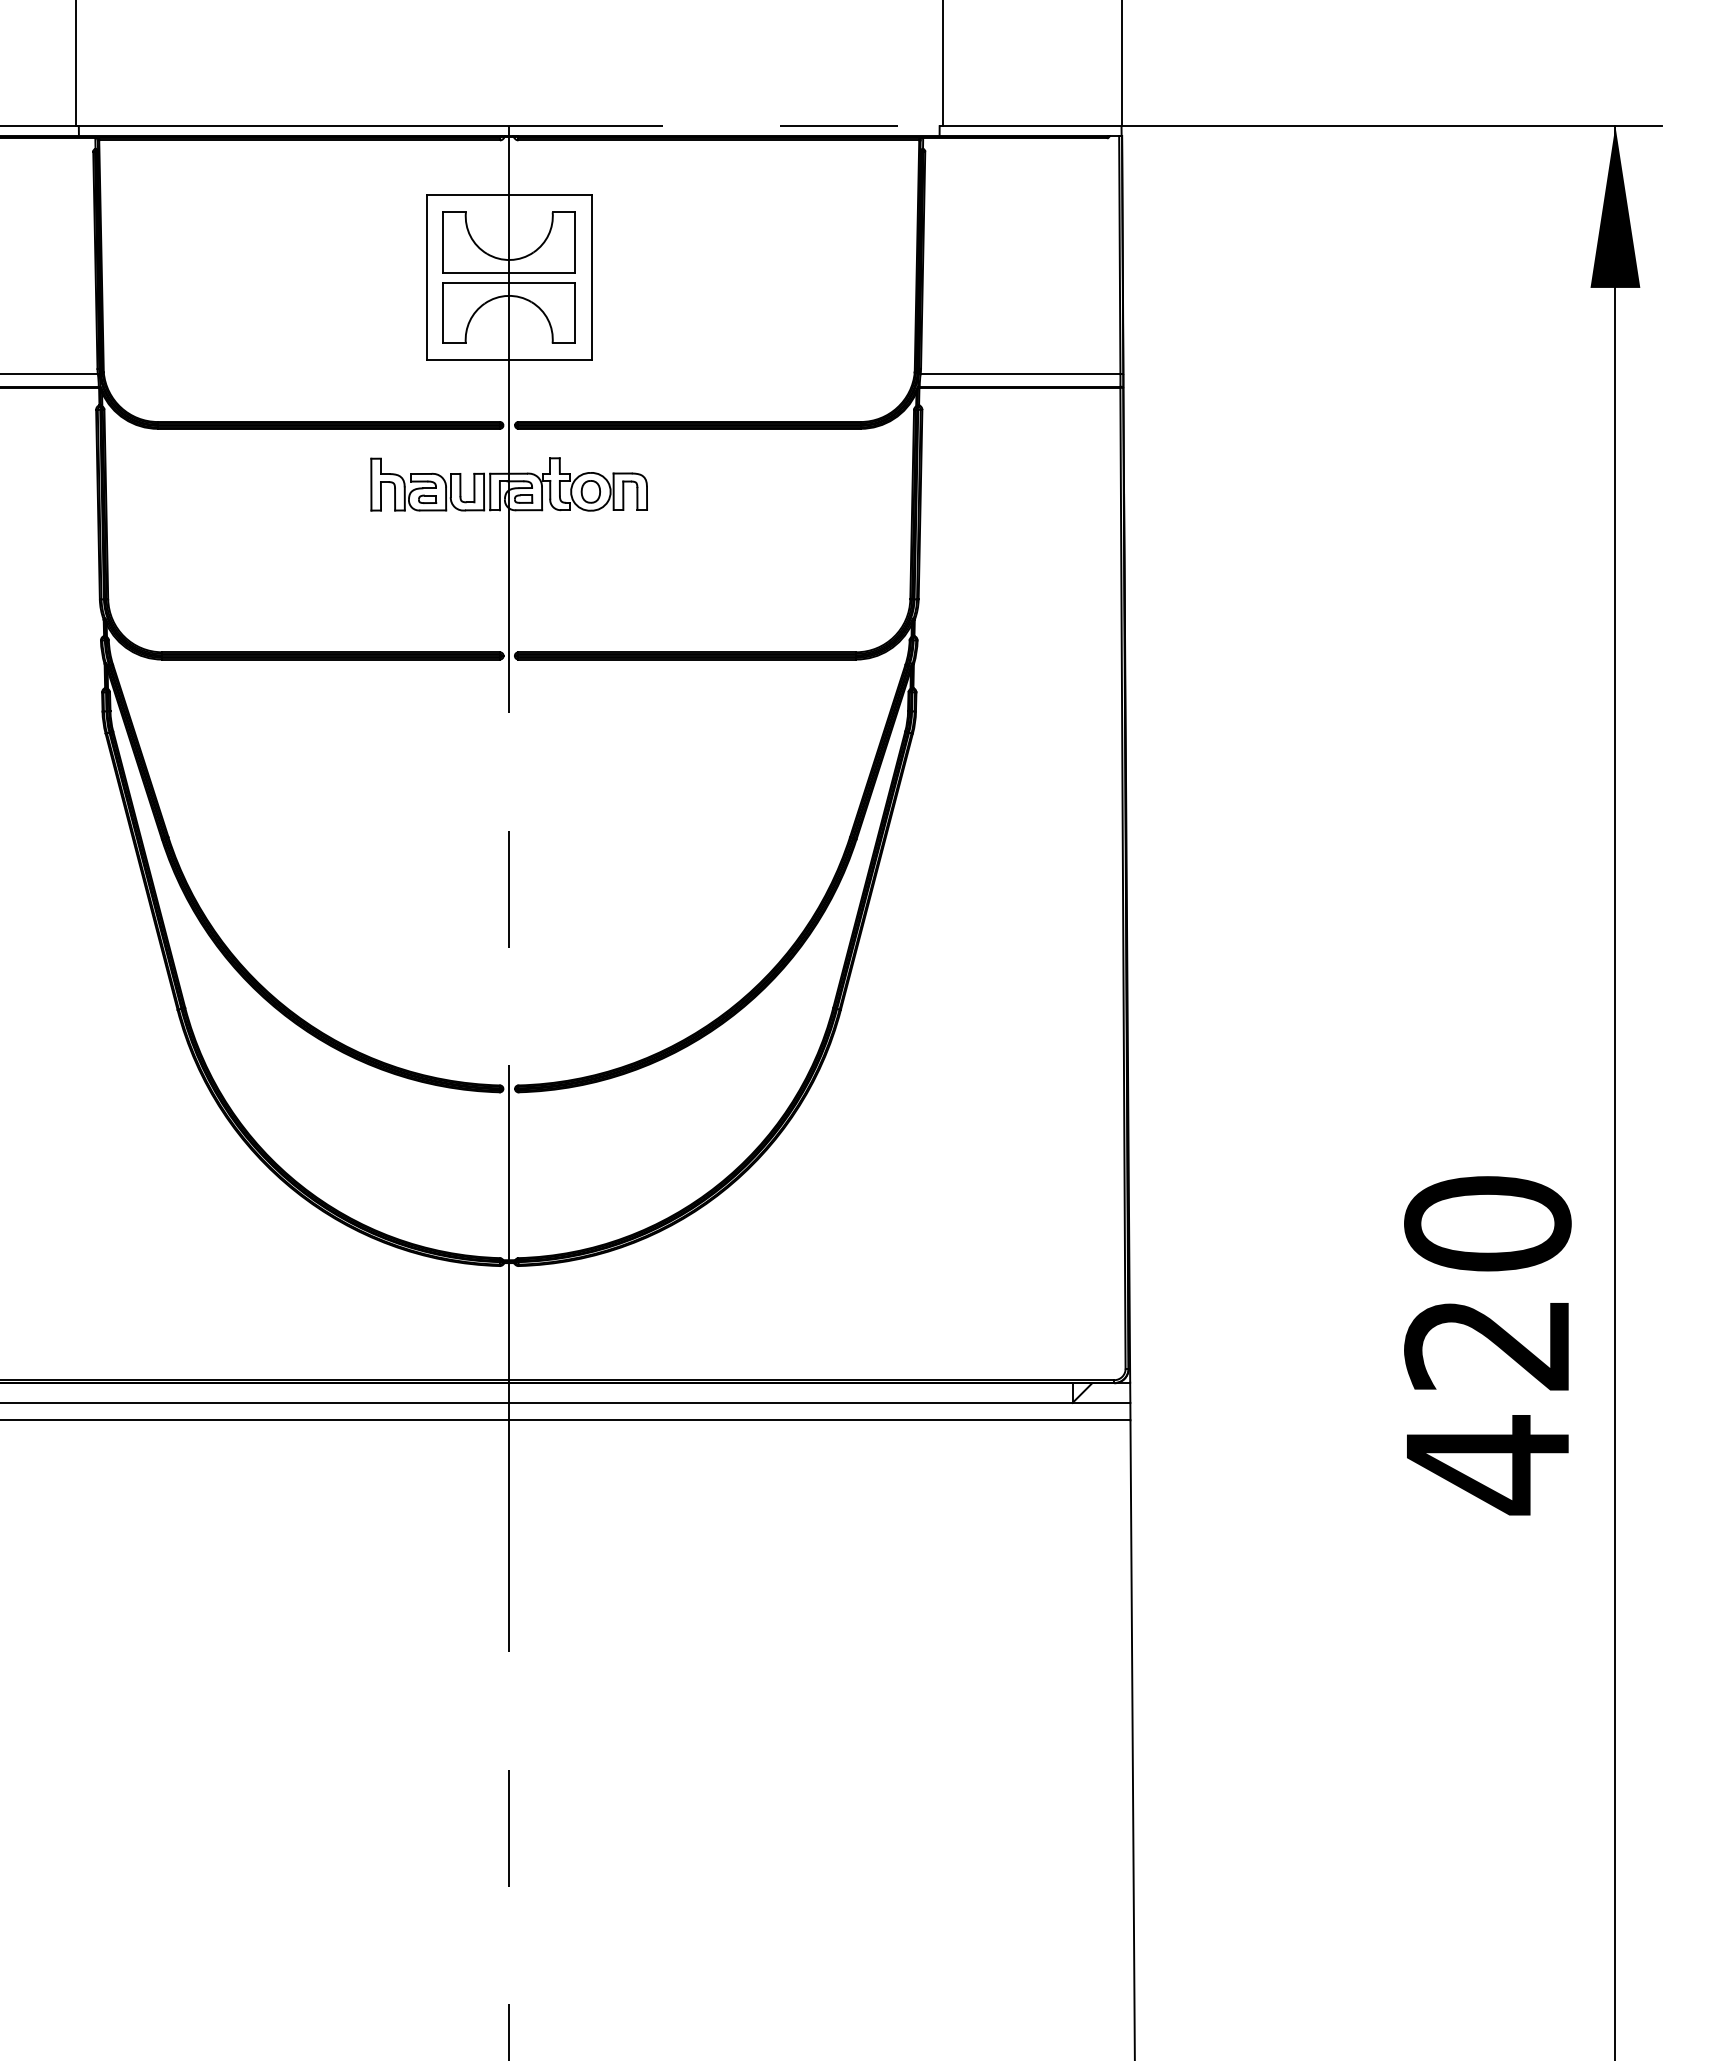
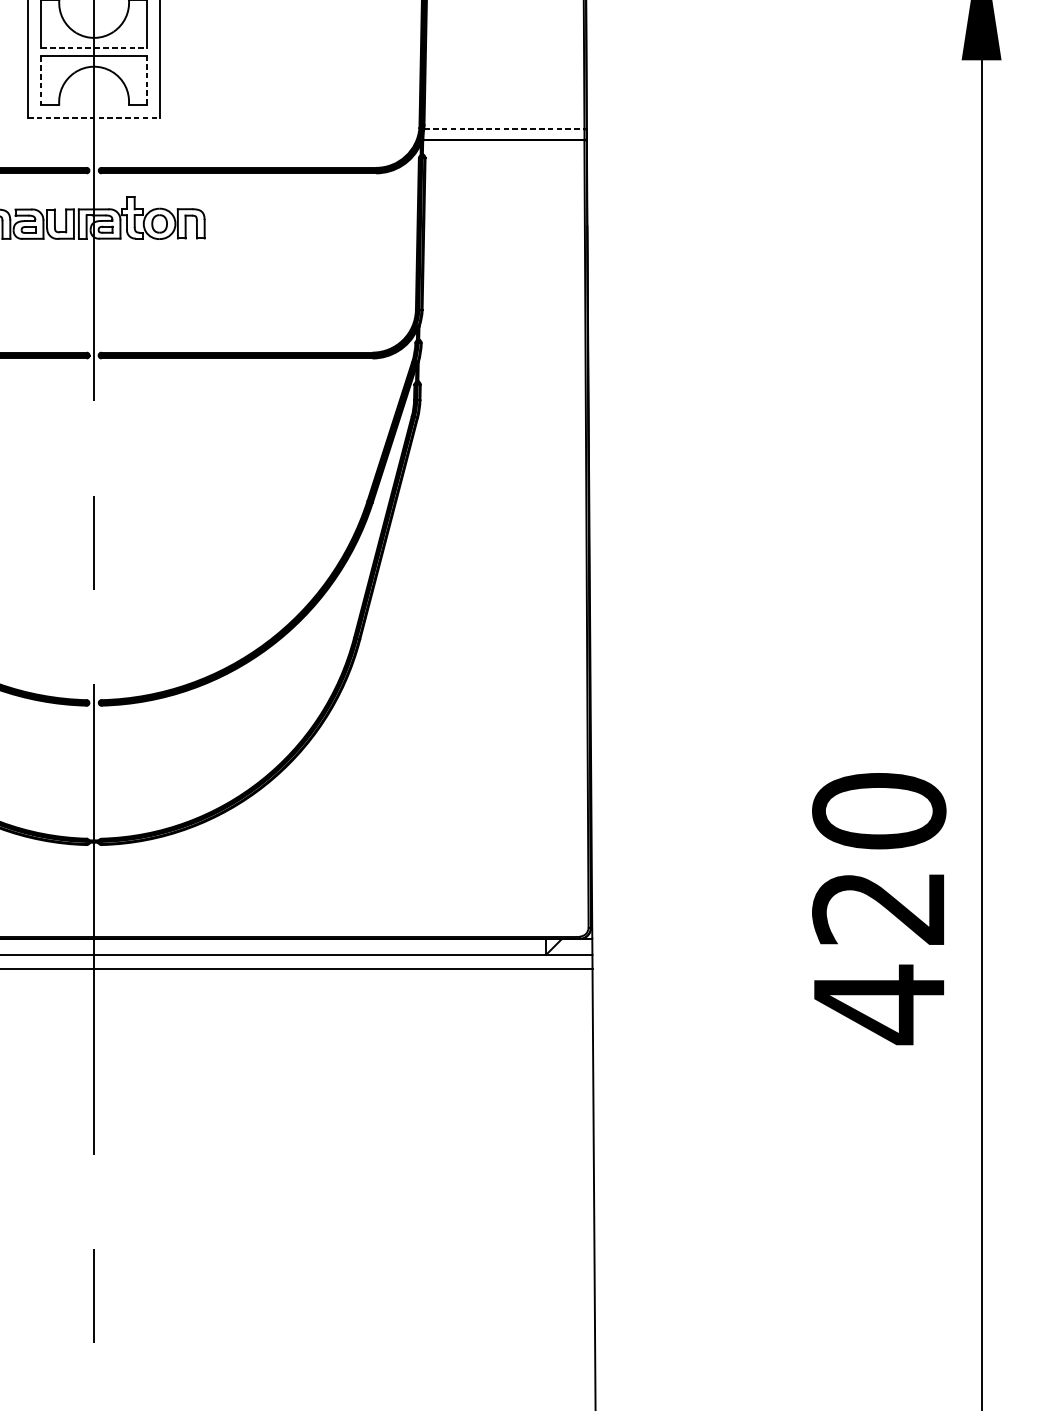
line: (509, 272) -> (94, 47), solid -> dashed
line: (575, 312) -> (147, 80), solid -> dashed
line: (443, 313) -> (41, 80), solid -> dashed
line: (509, 360) -> (94, 118), solid -> dashed
line: (1020, 374) -> (504, 129), solid -> dashed

